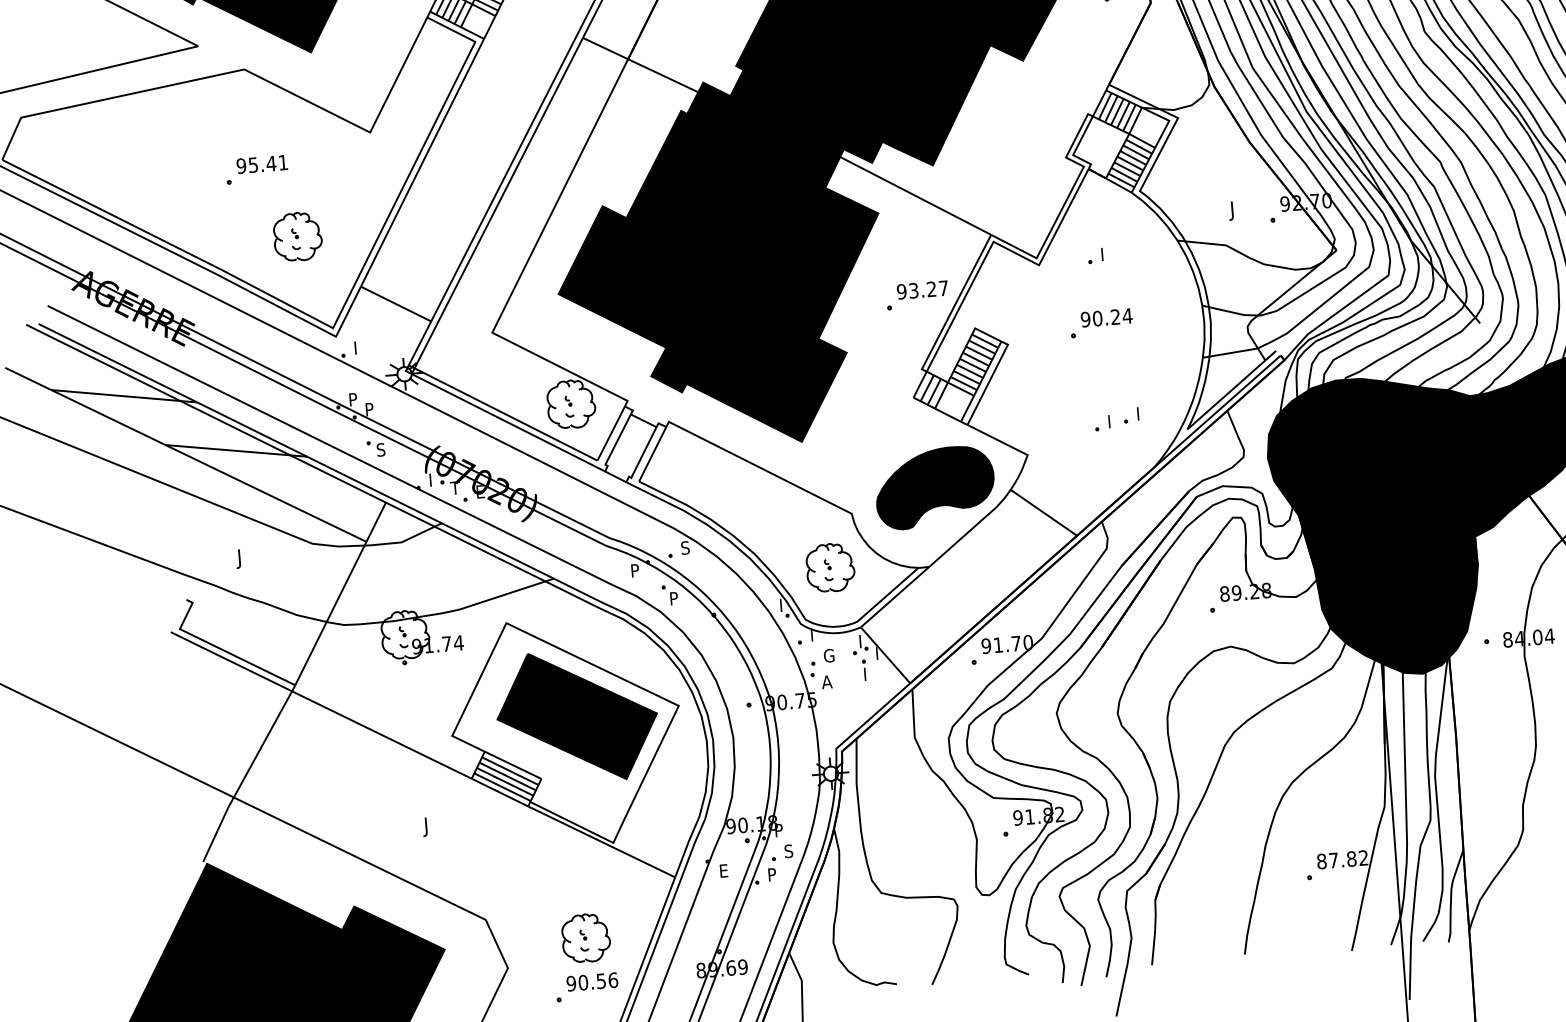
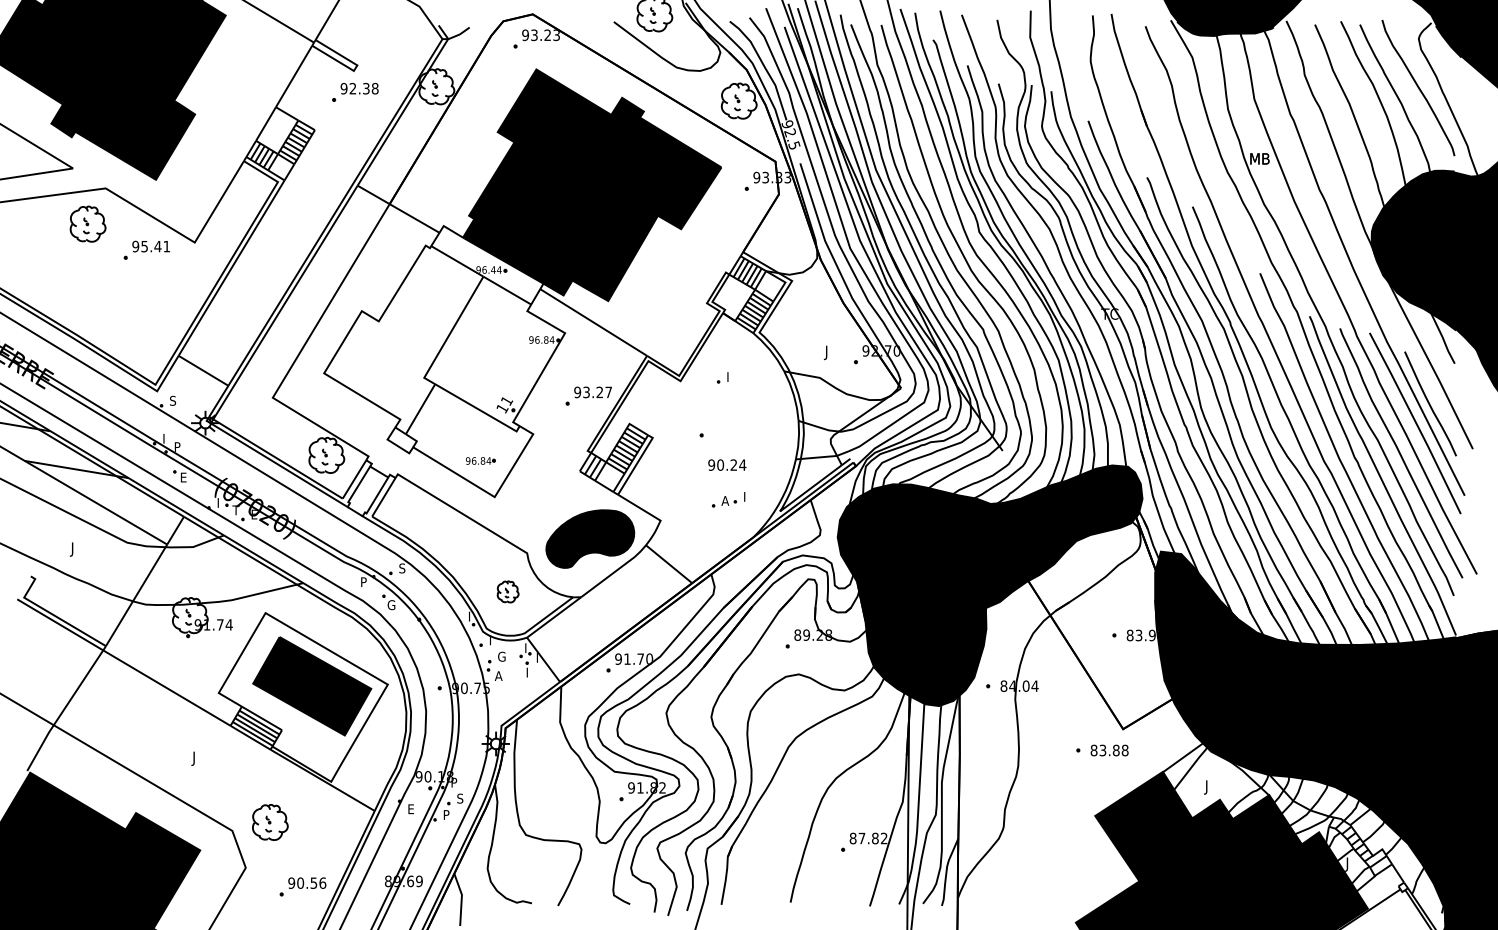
part: (256, 168) -> (146, 249), moved
part: (296, 235) -> (87, 223), moved
fill: (719, 264) -> (444, 361), removed
text: (1106, 316) -> (727, 464), moved
text: (358, 347) -> (173, 400), I -> S
text: (353, 396) -> (166, 436), P -> I
text: (1112, 420) -> (725, 500), I -> A
text: (380, 449) -> (183, 477), S -> E
part: (829, 567) -> (507, 591), size x0.6
text: (674, 599) -> (391, 605), P -> G
part: (586, 938) -> (270, 822), moved

